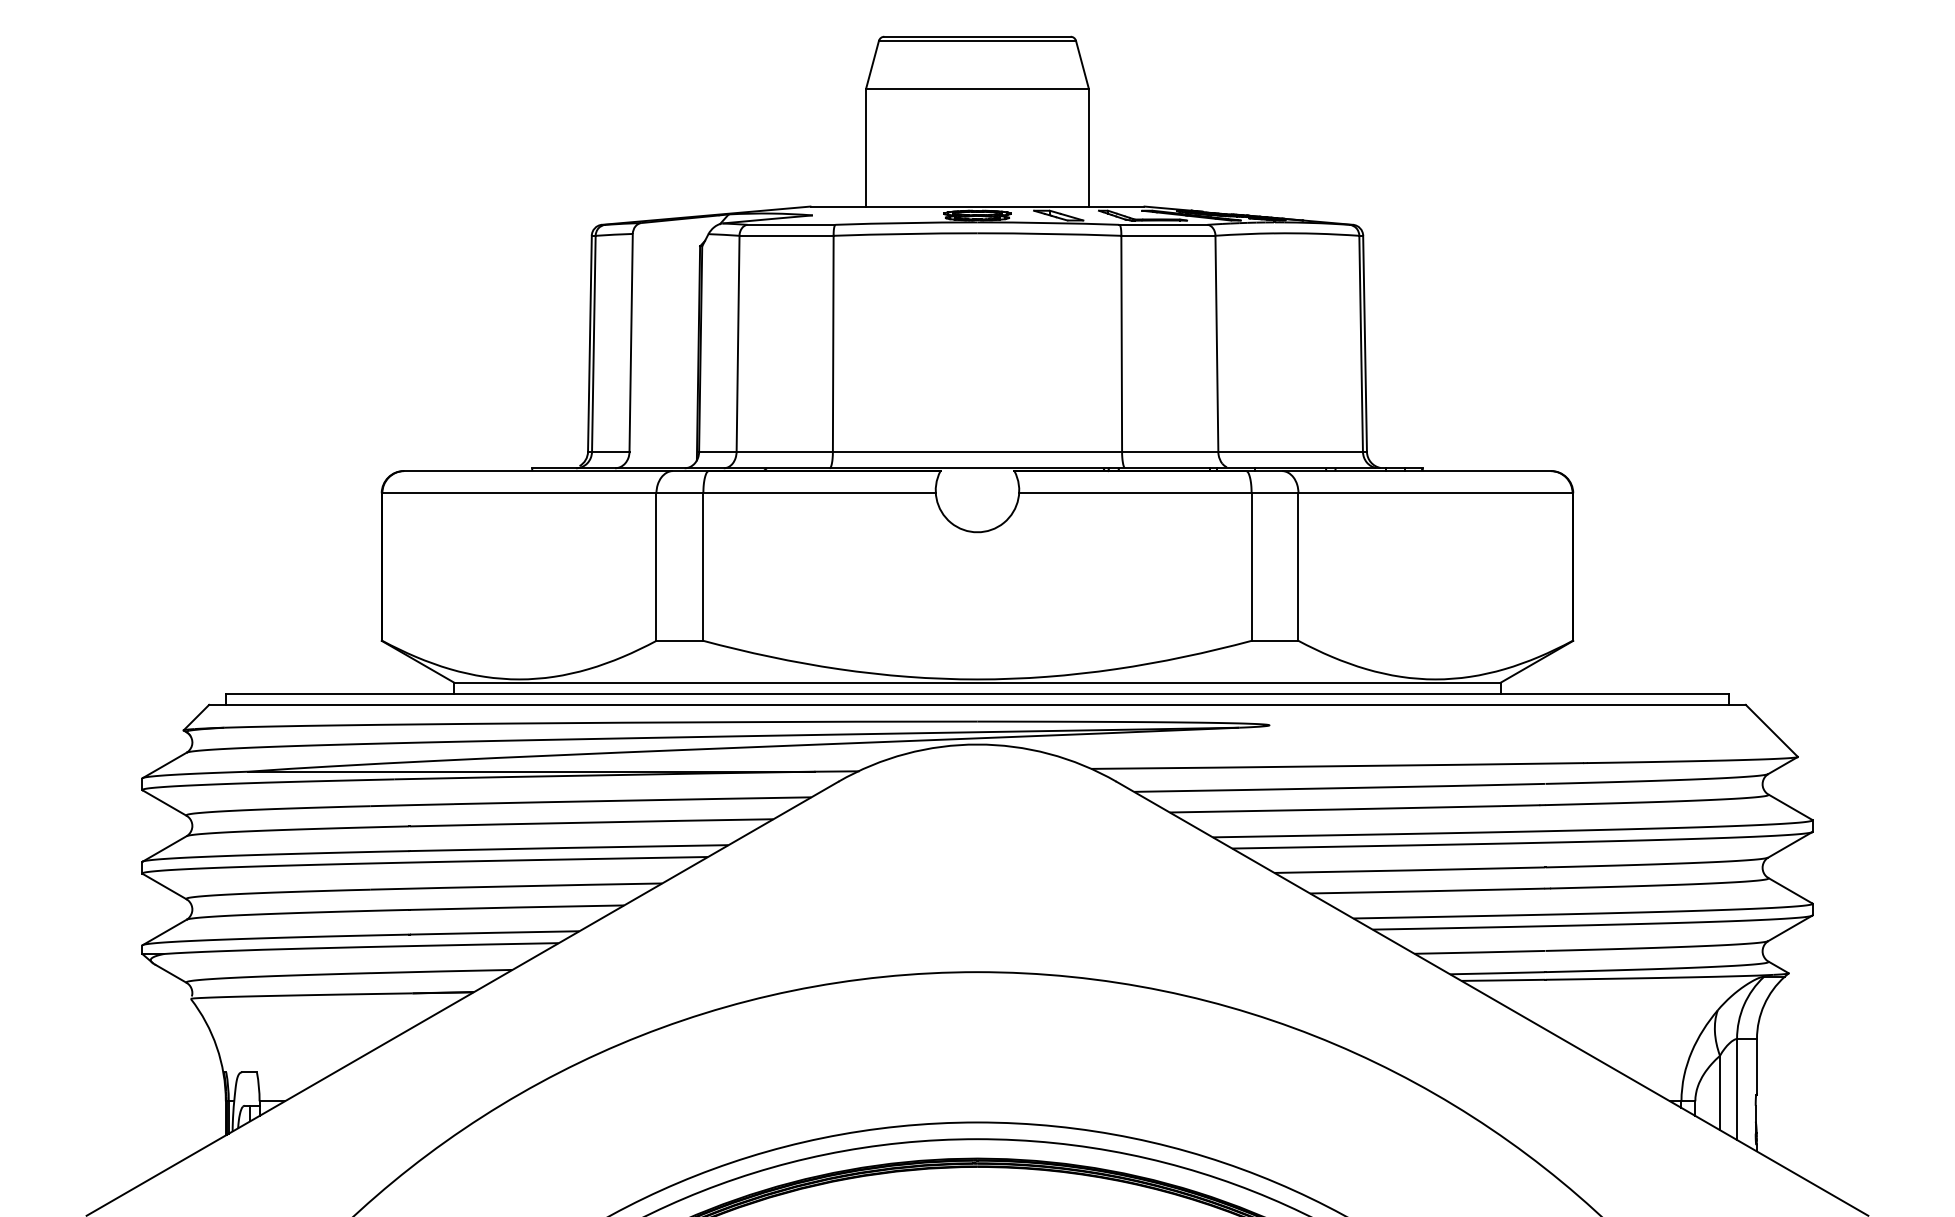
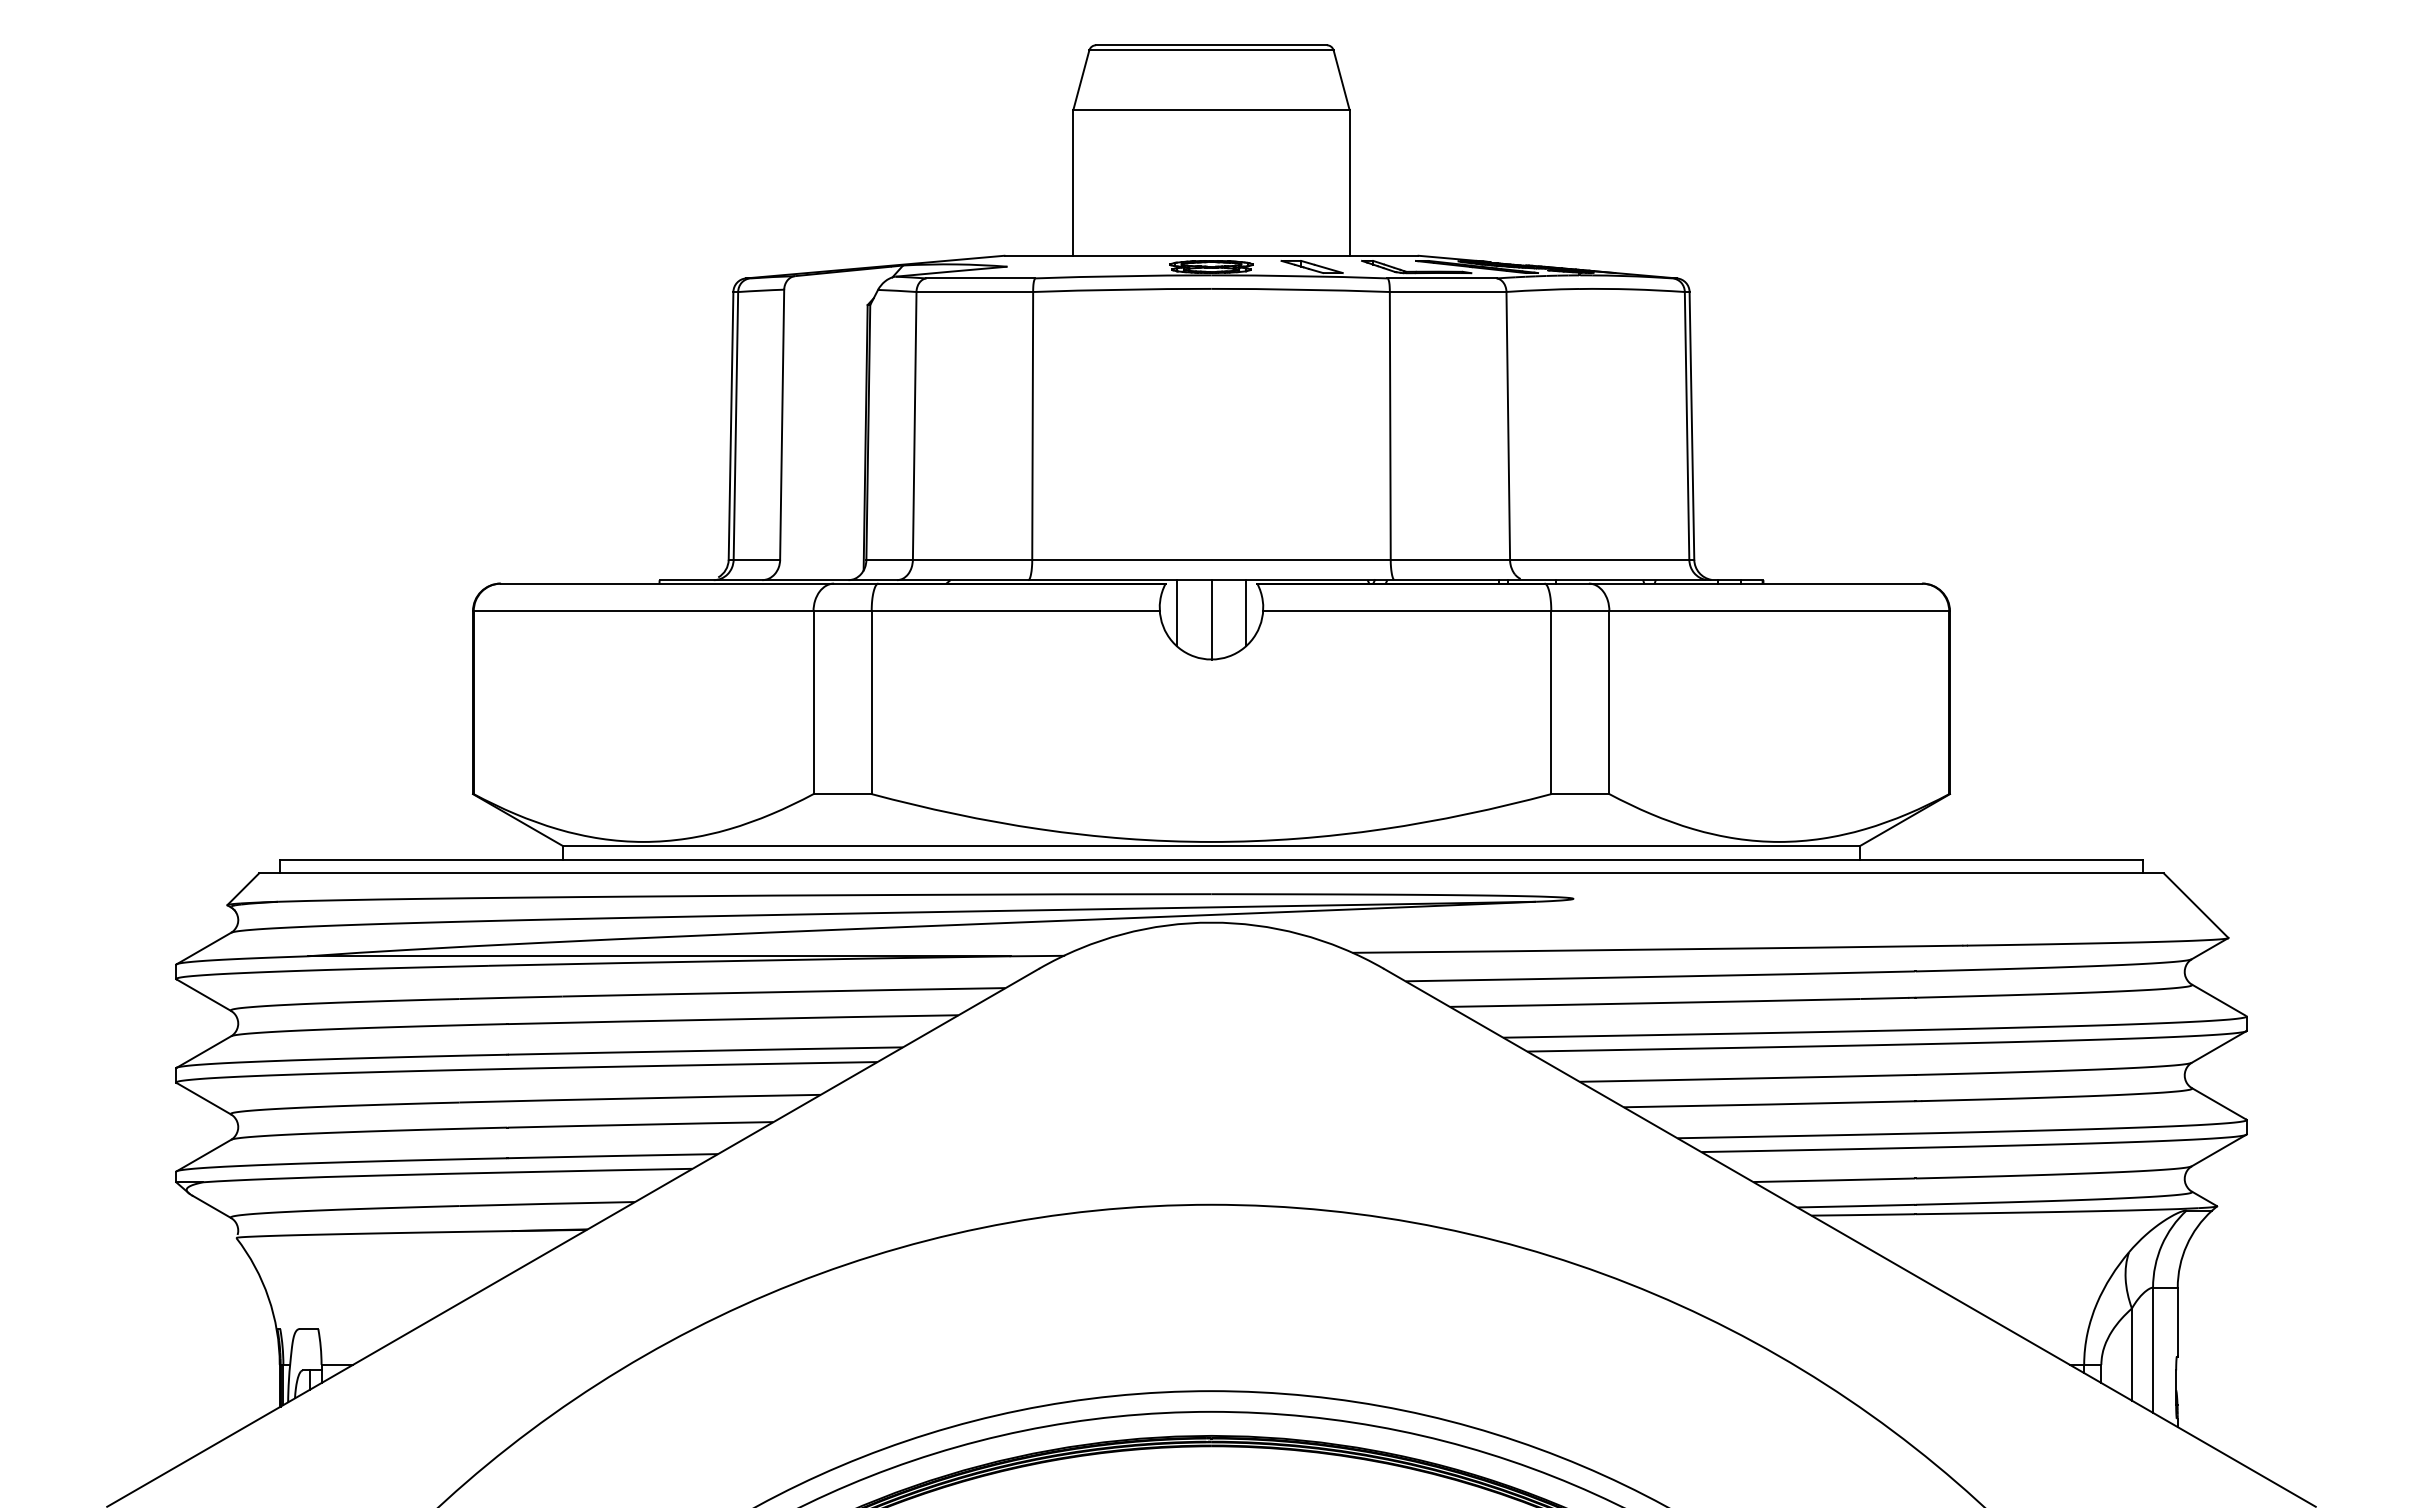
line: (949, 495) -> (1176, 613), added
line: (1005, 495) -> (1246, 613), added
line: (977, 499) -> (1211, 619), added

